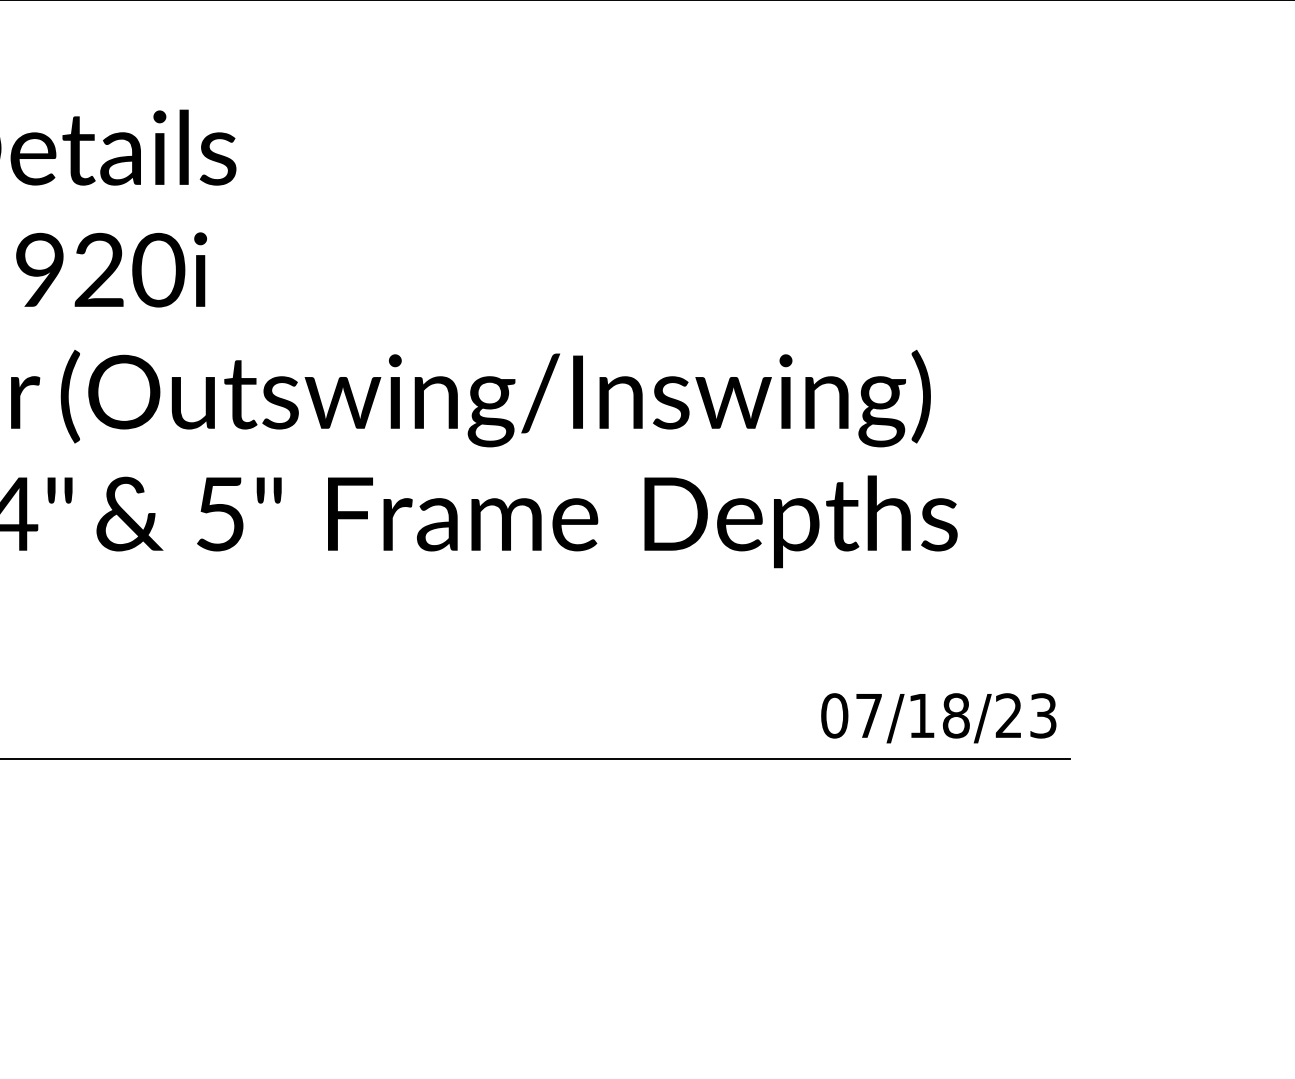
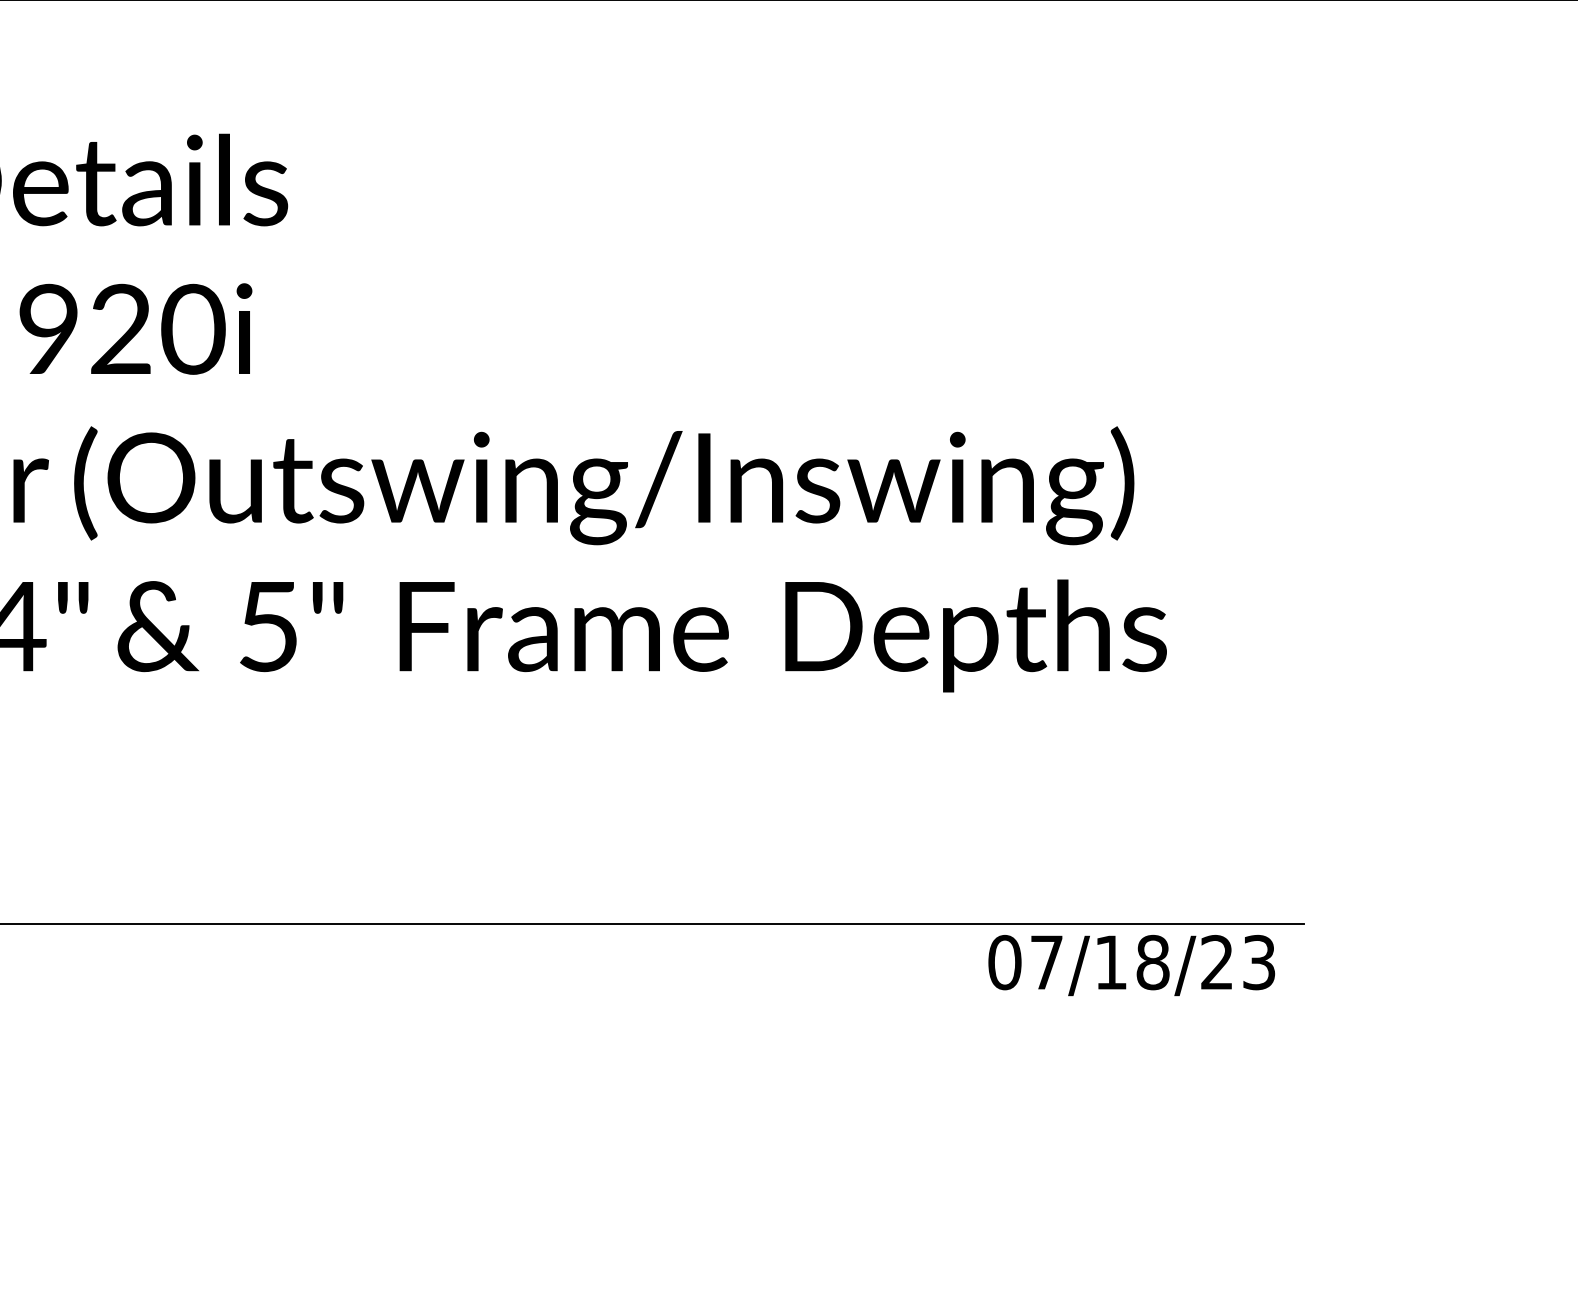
text: (938, 718) -> (1131, 965), moved

